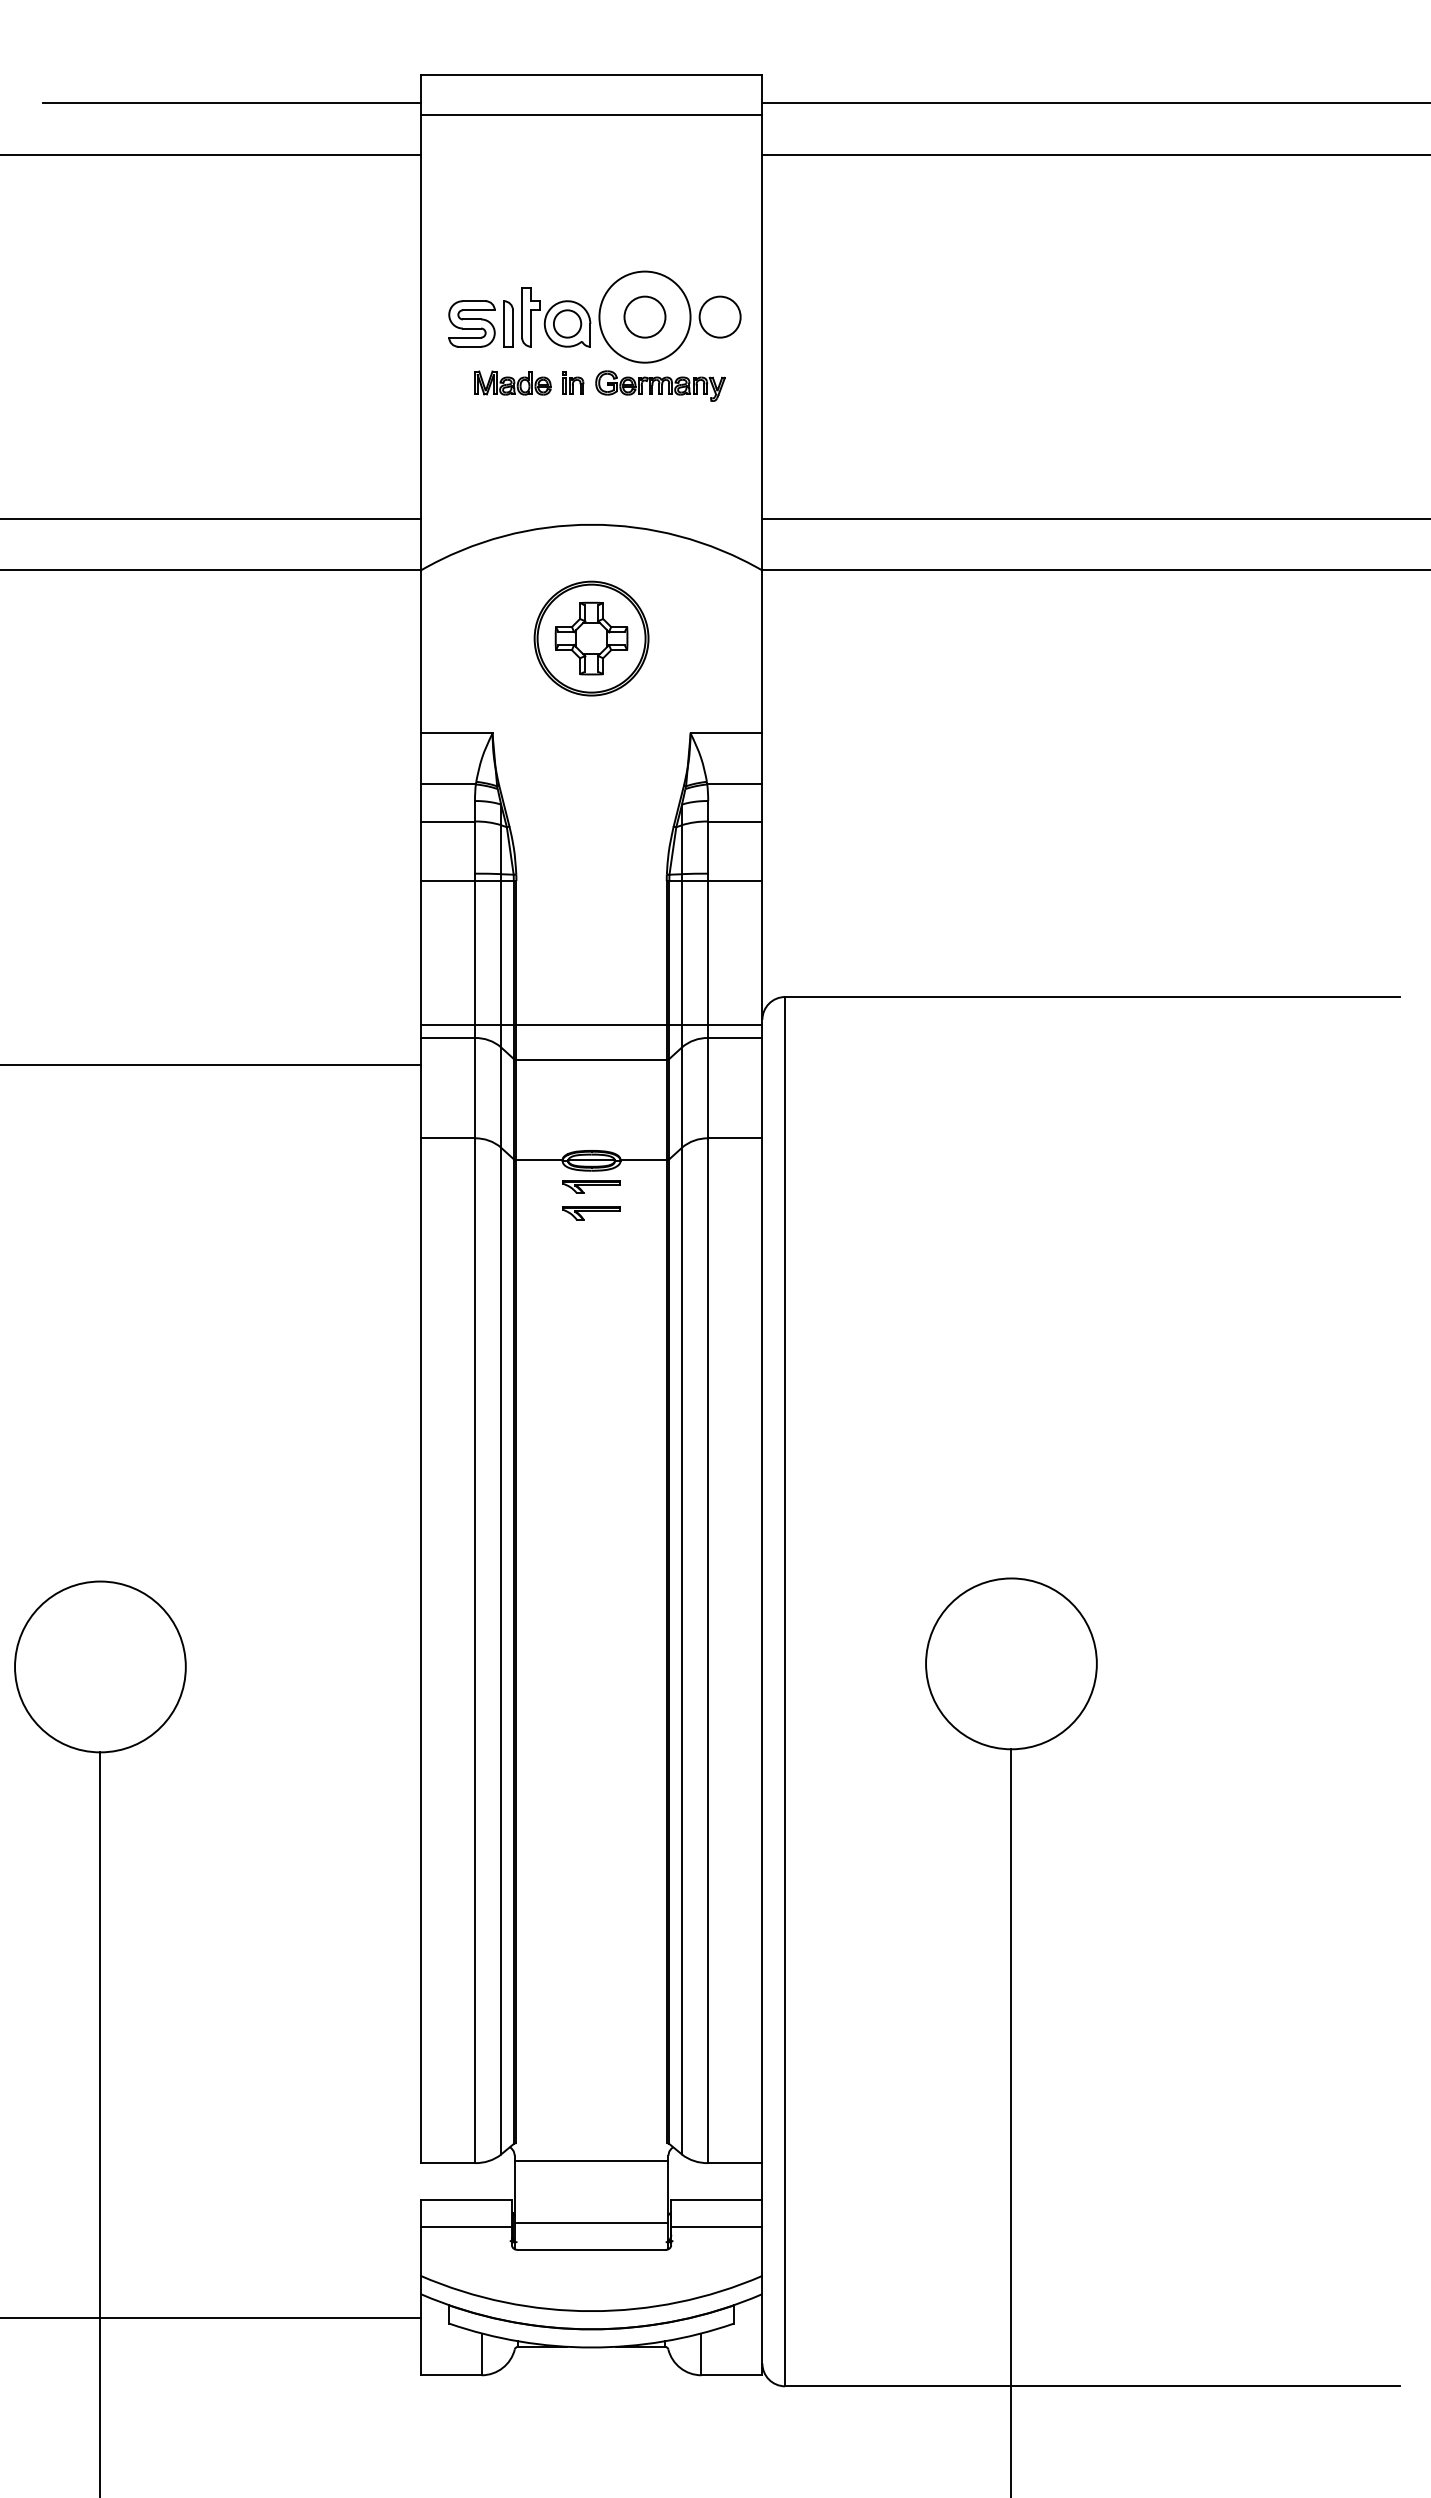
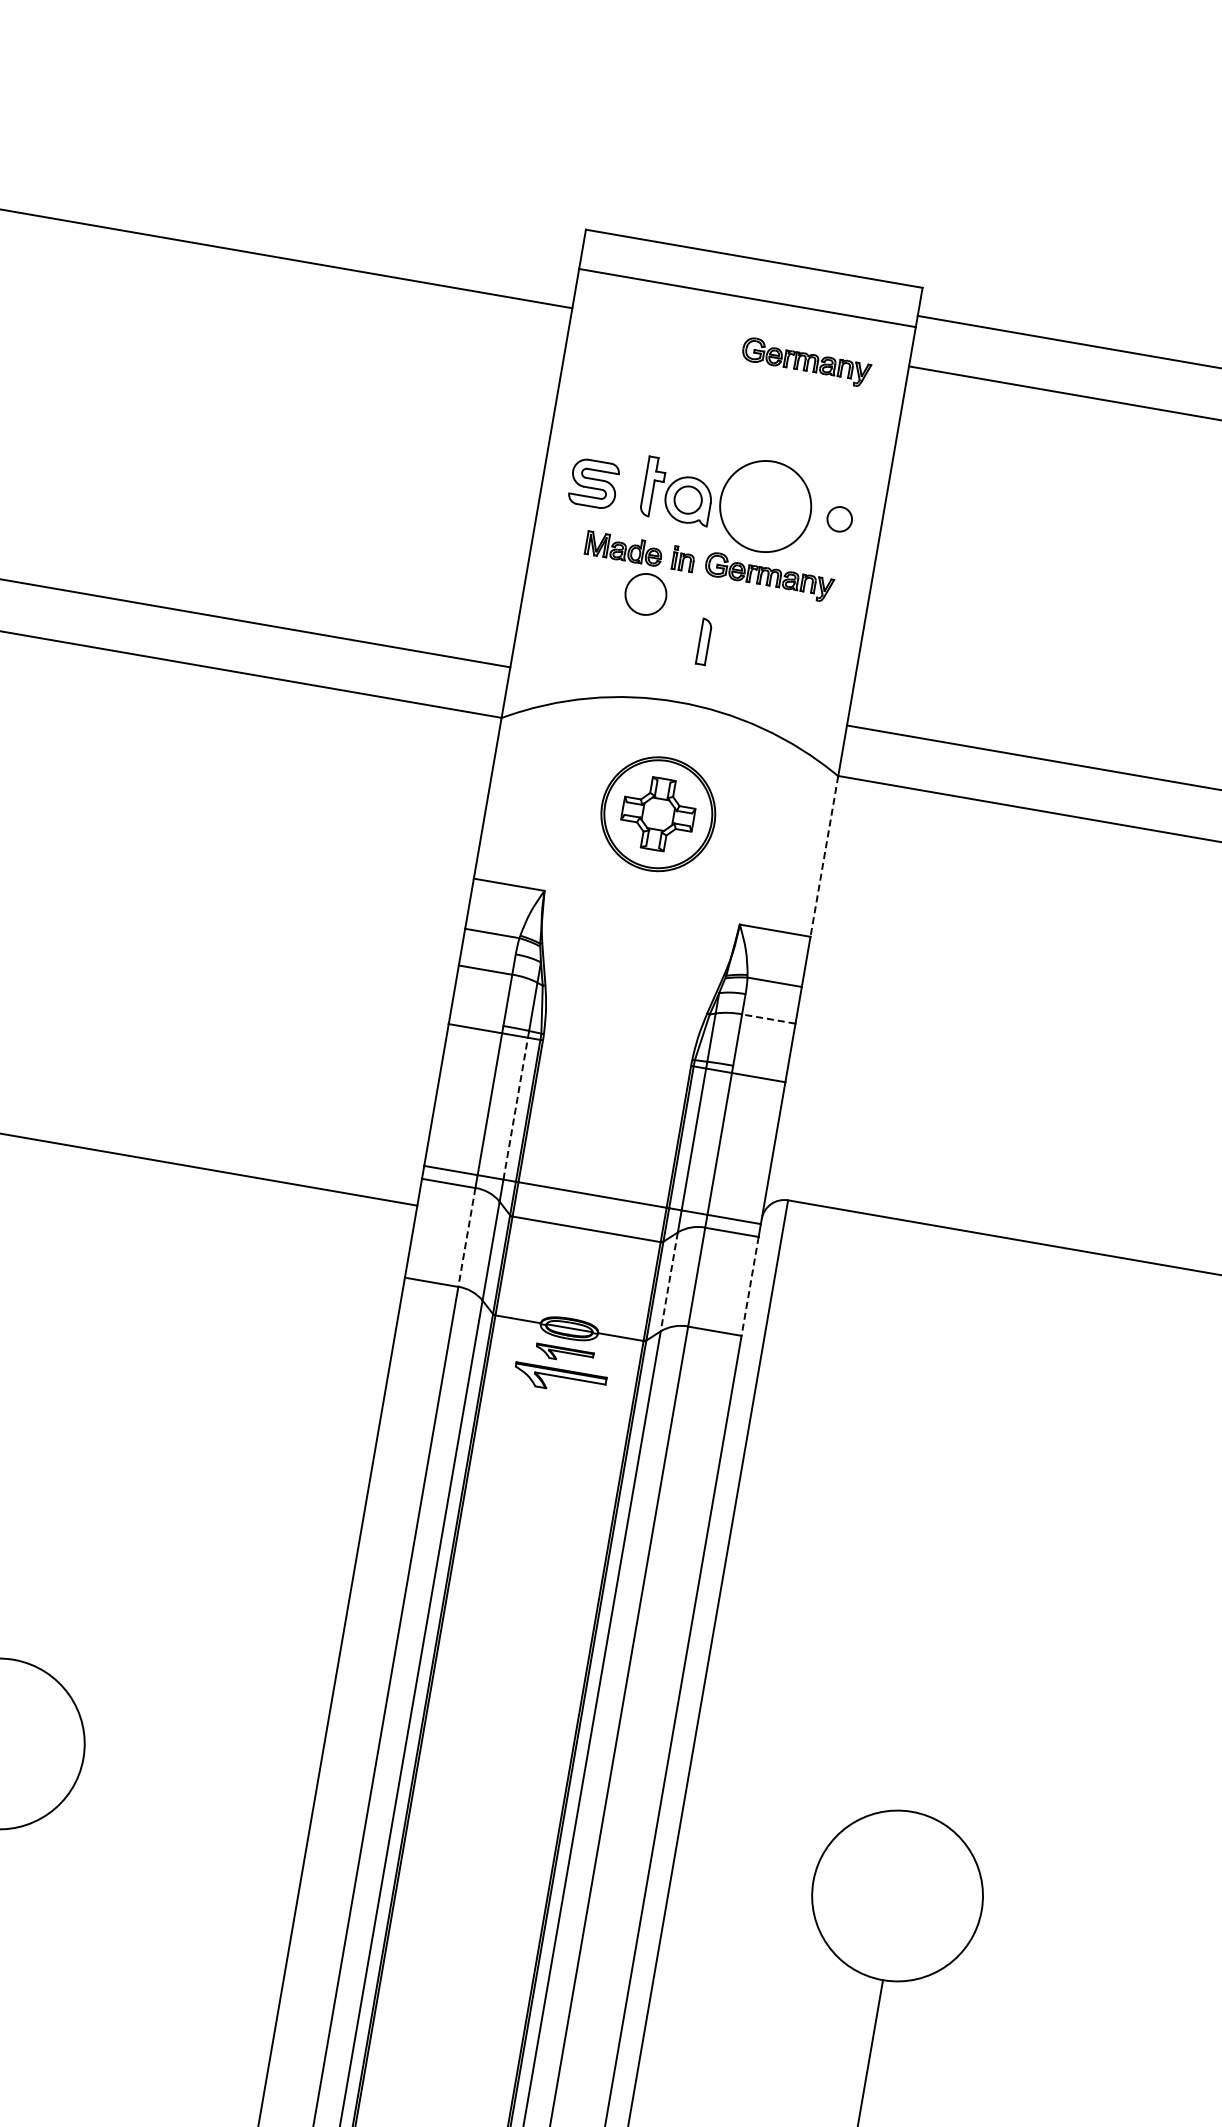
line: (231, 103) -> (394, 225), removed
part: (660, 167) -> (806, 361), added
circle: (644, 316) -> (645, 593), moved
circle: (719, 316) -> (839, 518), size x0.6
part: (508, 323) -> (704, 641), moved
line: (762, 652) -> (824, 857), solid -> dashed
line: (734, 821) -> (768, 1018), solid -> dashed
line: (501, 953) -> (515, 1109), solid -> dashed
line: (474, 1088) -> (466, 1237), solid -> dashed
line: (762, 1088) -> (750, 1286), solid -> dashed
line: (682, 1098) -> (669, 1282), solid -> dashed
part: (591, 1213) -> (560, 1380), size x1.6

